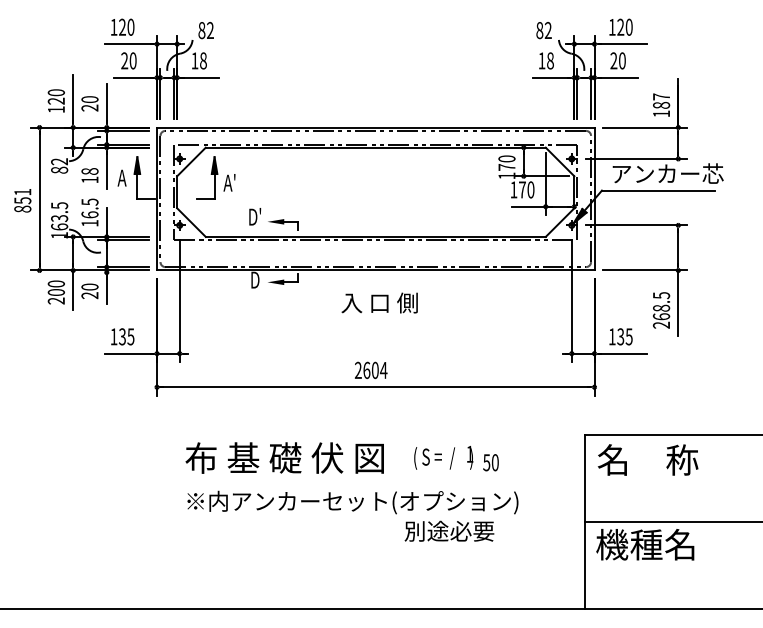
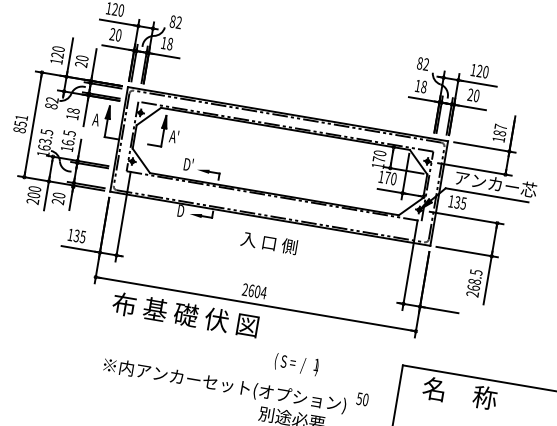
text: (620, 336) -> (457, 202), moved
text: (284, 457) -> (185, 314), moved
text: (647, 459) -> (459, 393), moved
text: (490, 462) -> (362, 399), moved

